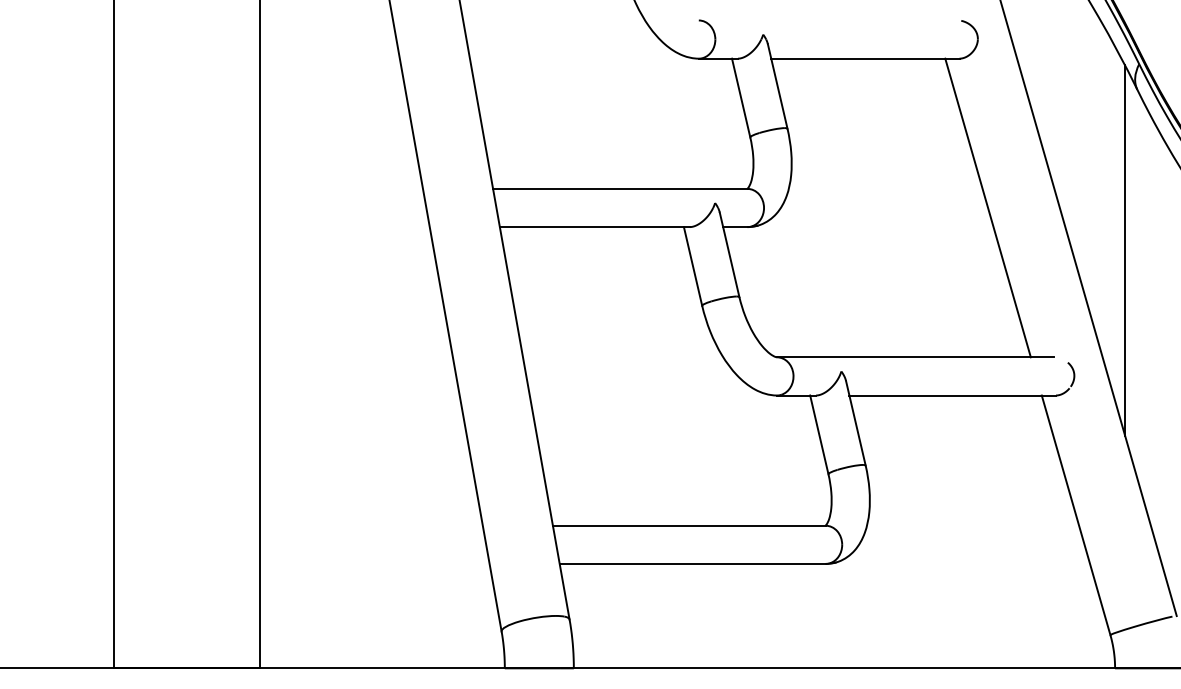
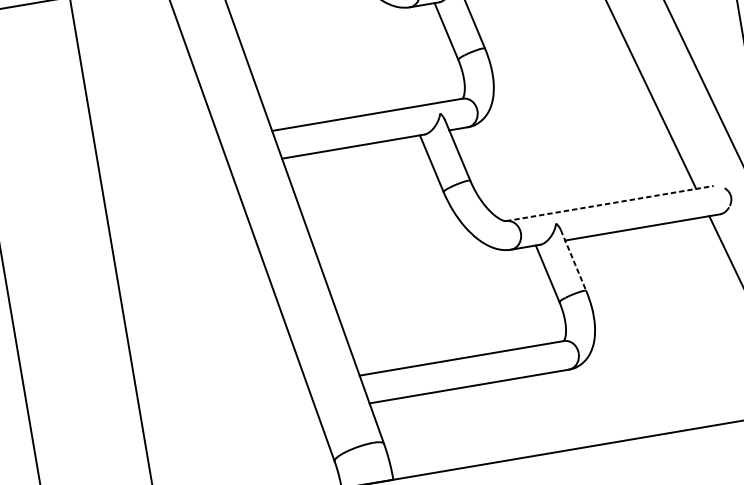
line: (915, 357) -> (609, 203), solid -> dashed
line: (855, 423) -> (573, 260), solid -> dashed

